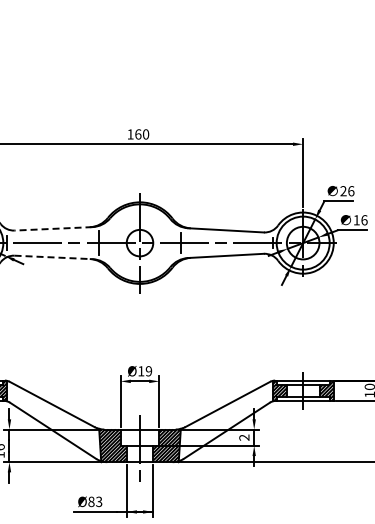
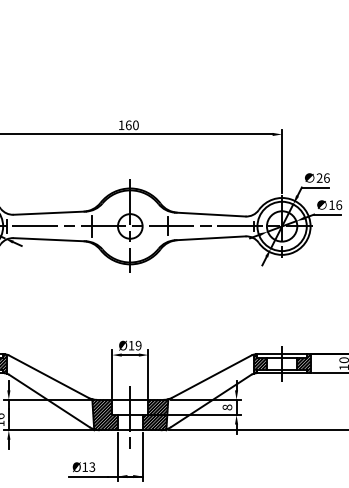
line: (53, 228) -> (49, 212), dashed -> solid
line: (54, 257) -> (50, 239), dashed -> solid
text: (244, 437) -> (227, 407), 2 -> 8
text: (91, 501) -> (85, 466), Ø83 -> Ø13

